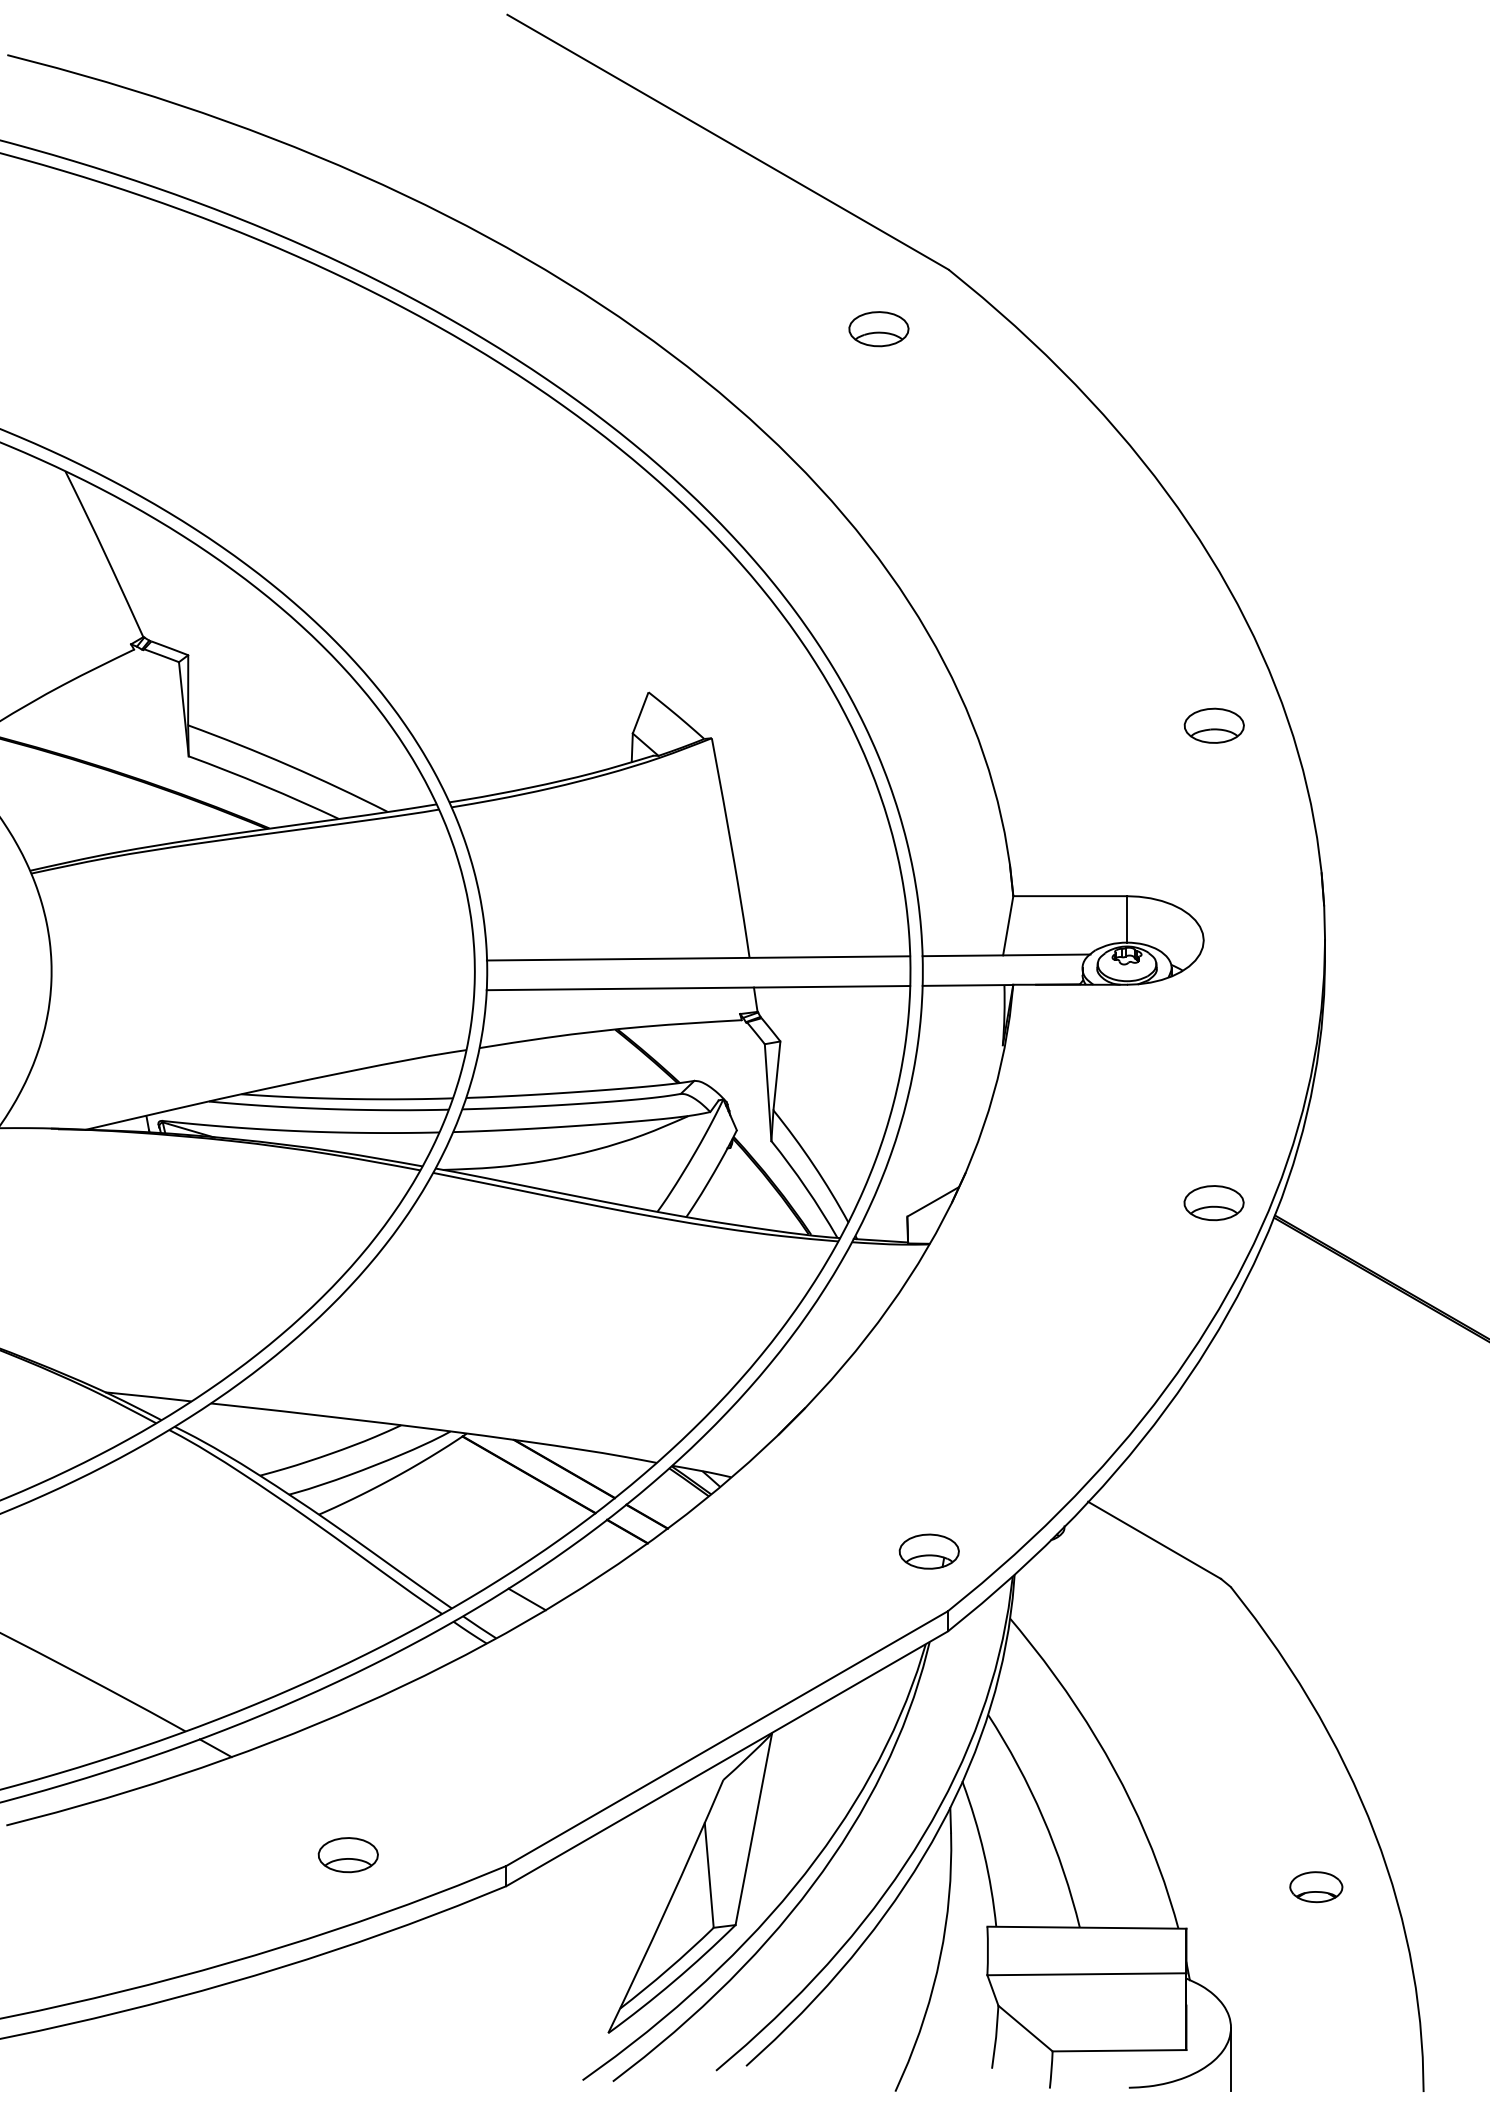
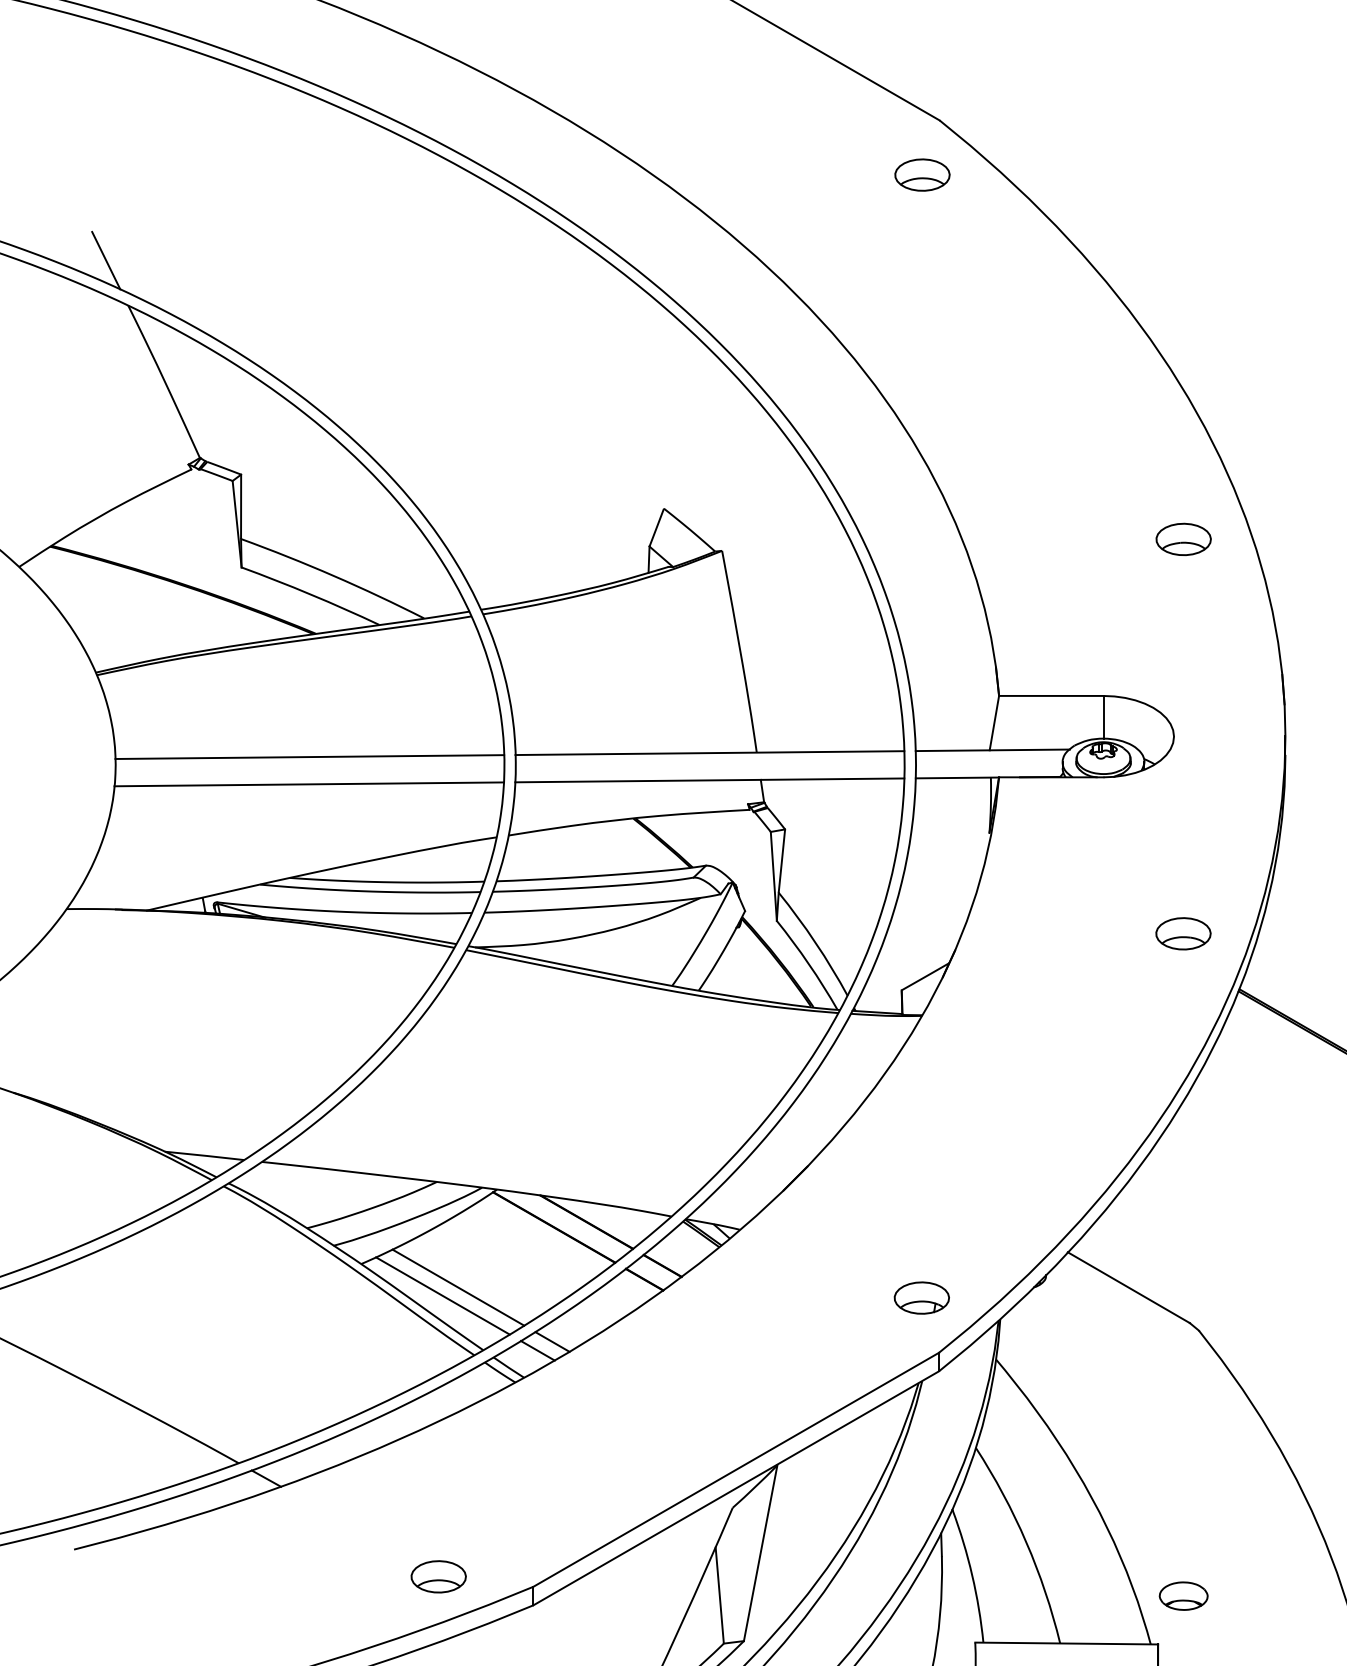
part: (878, 329) -> (922, 175), moved
line: (41, 422) -> (106, 260), added
line: (262, 962) -> (309, 756), added
line: (262, 992) -> (309, 784), added
part: (1213, 1203) -> (1182, 934), moved
line: (424, 1539) -> (458, 1286), added
line: (407, 1549) -> (442, 1296), added
line: (510, 1608) -> (537, 1350), added
part: (347, 1855) -> (437, 1577), moved
part: (1316, 1887) -> (1183, 1596), moved

